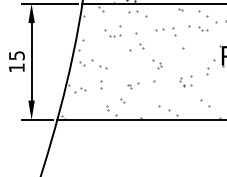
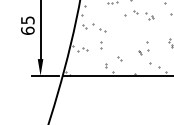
part: (157, 64) -> (149, 16), moved
text: (16, 67) -> (27, 30), 15 -> 65
part: (133, 85) -> (143, 52), moved

